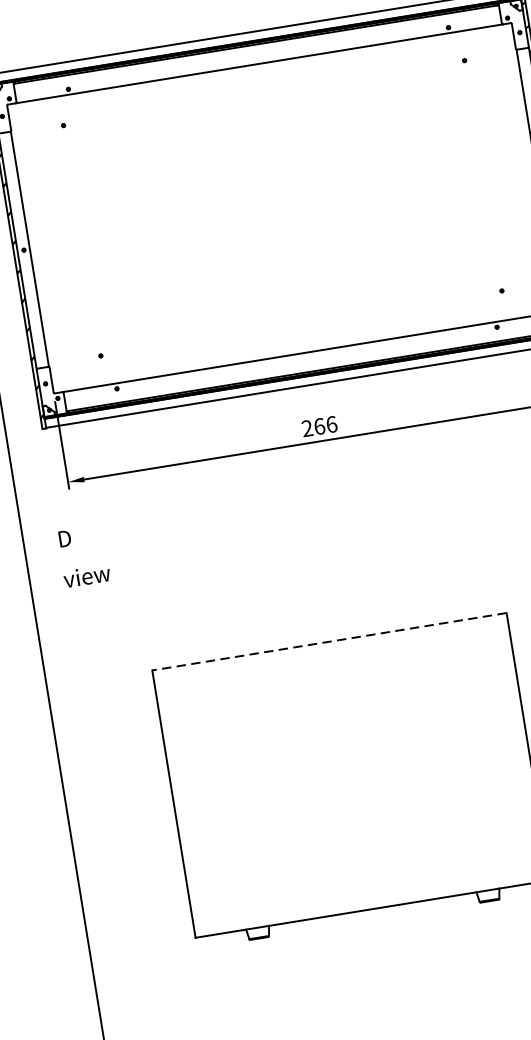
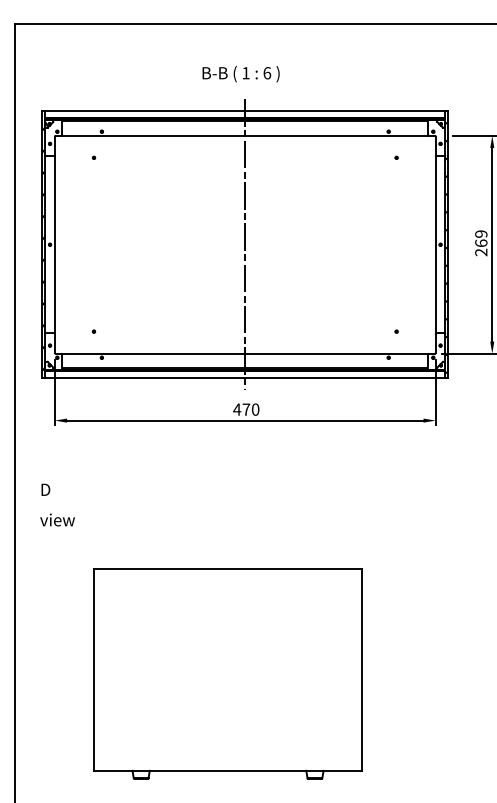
line: (282, 207) -> (245, 244), added
text: (319, 426) -> (246, 409), 266 -> 470
text: (83, 555) -> (57, 504), moved
line: (330, 642) -> (228, 569), dashed -> solid

